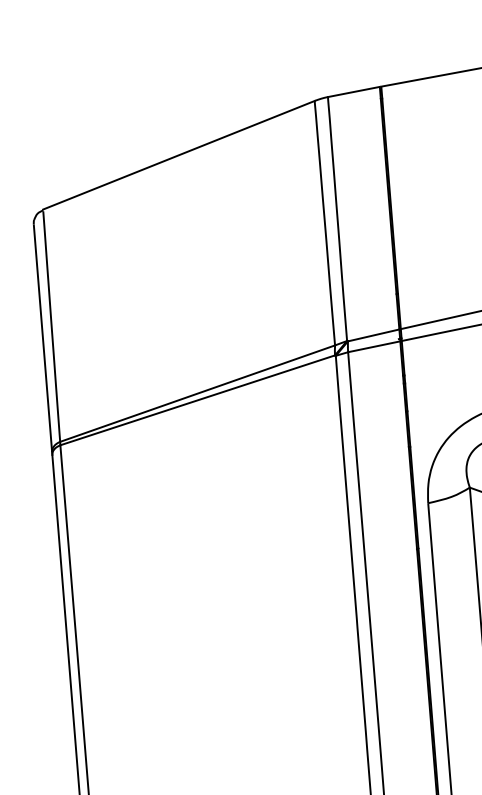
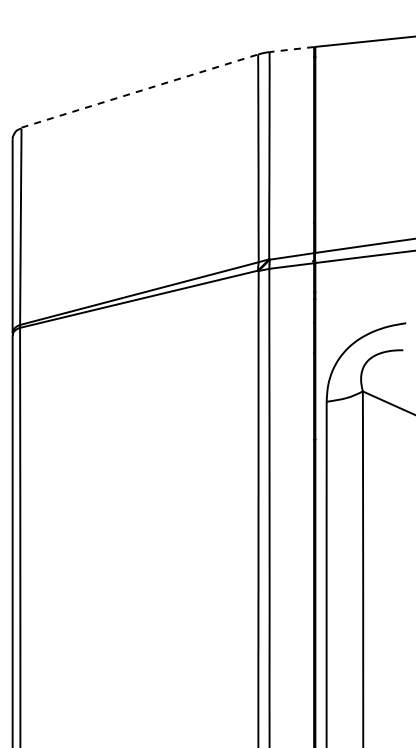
line: (353, 91) -> (291, 49), solid -> dashed
line: (178, 155) -> (139, 91), solid -> dashed

